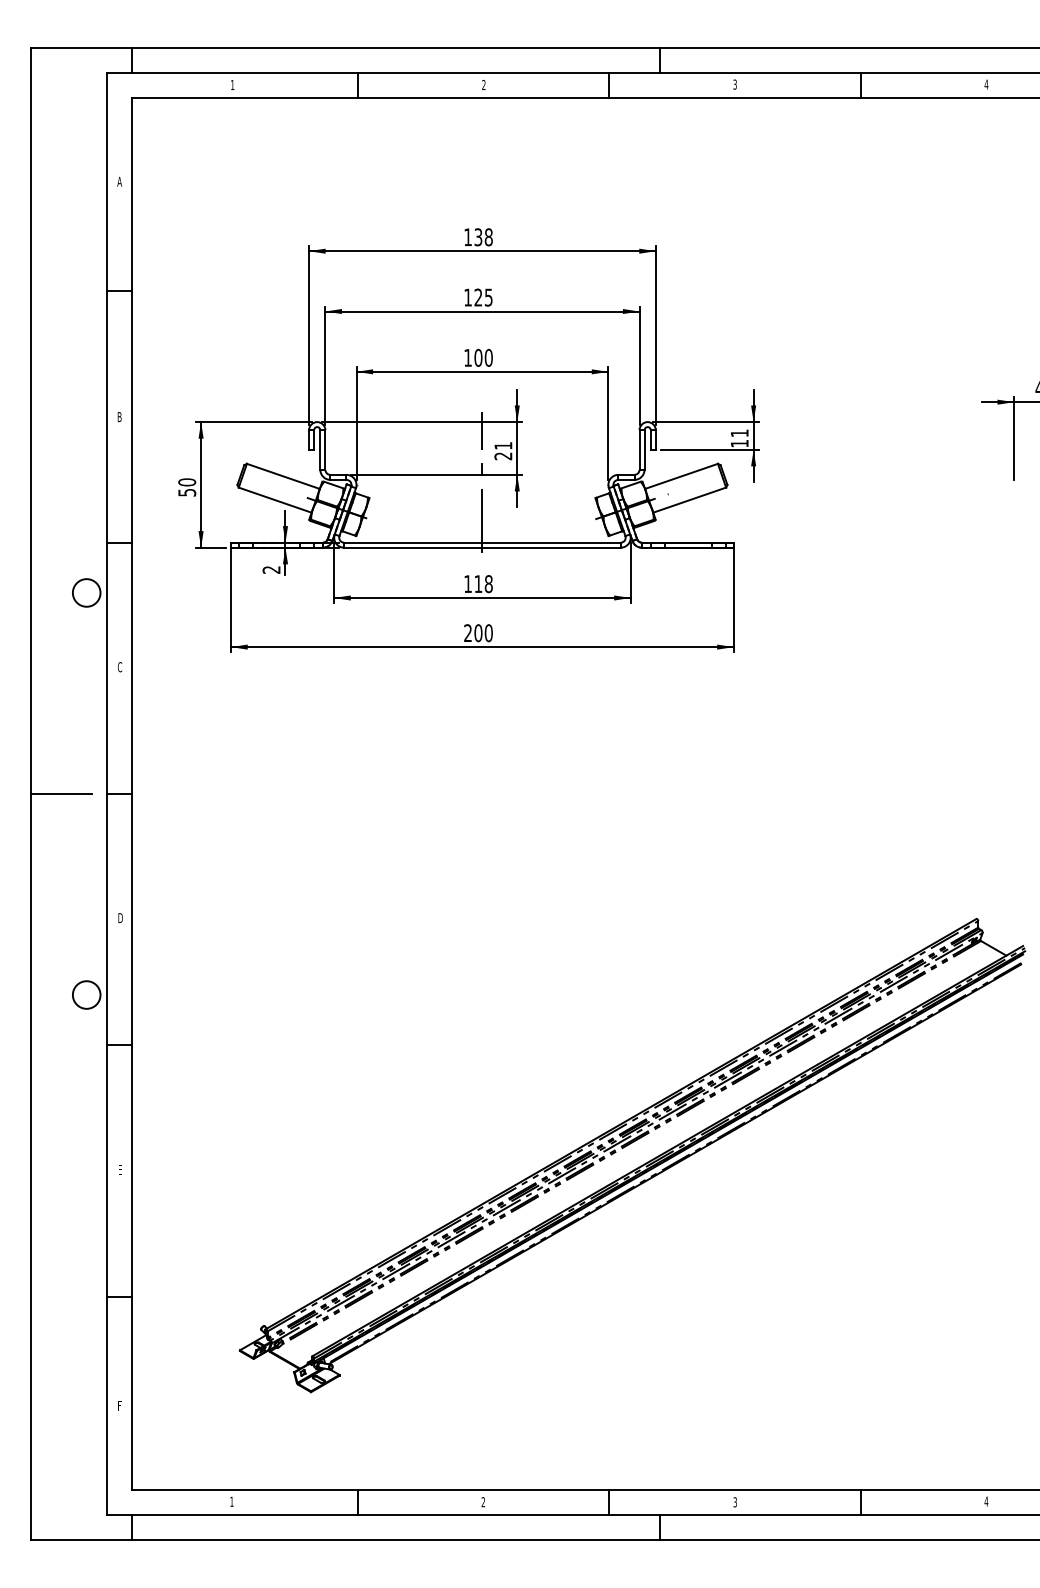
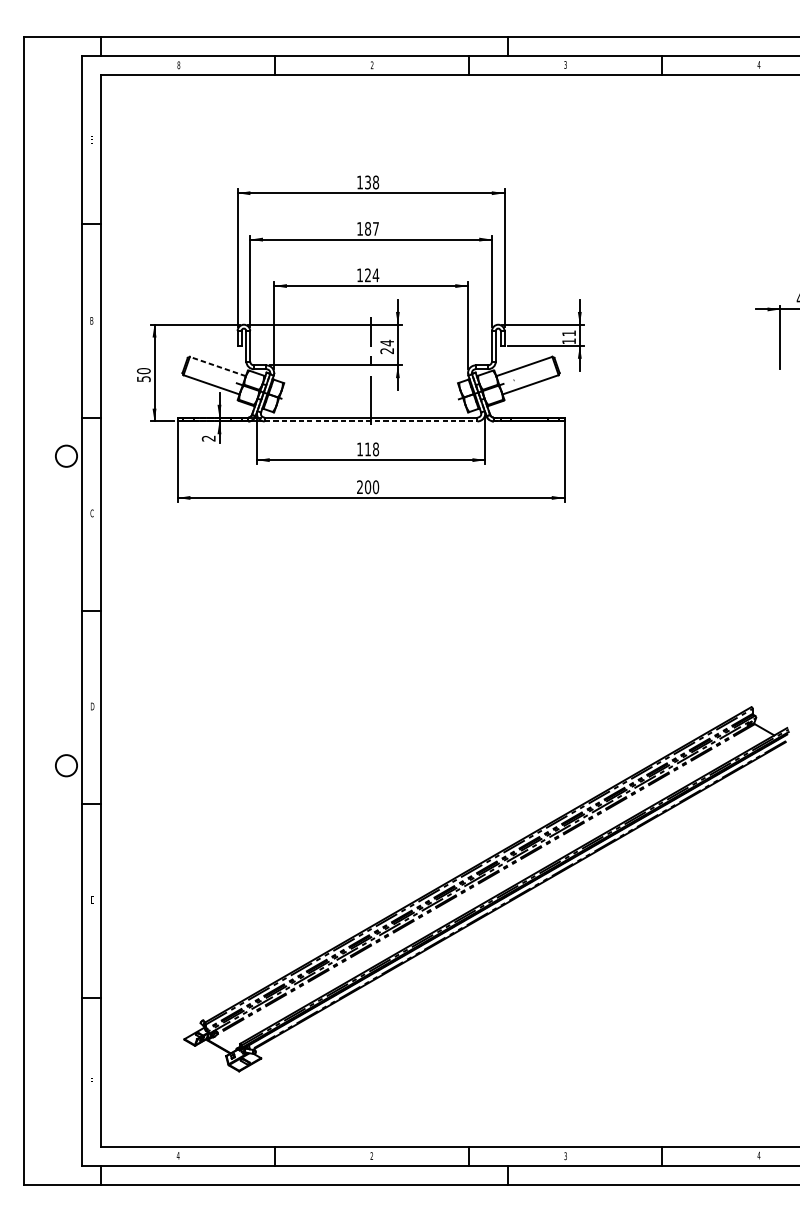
text: (232, 85) -> (178, 65), 1 -> 8
text: (119, 181) -> (91, 139), A -> E
text: (483, 297) -> (371, 228), 125 -> 187
text: (483, 357) -> (371, 275), 100 -> 124
text: (503, 445) -> (387, 342), 21 -> 24
line: (283, 476) -> (217, 366), solid -> dashed
line: (482, 547) -> (371, 421), solid -> dashed
line: (61, 794) -> (47, 611), removed
text: (231, 1501) -> (177, 1155), 1 -> 4

